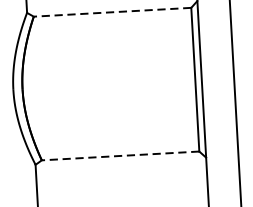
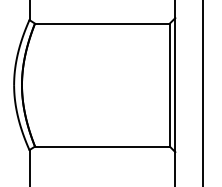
line: (111, 12) -> (101, 23), dashed -> solid
line: (119, 155) -> (101, 146), dashed -> solid

